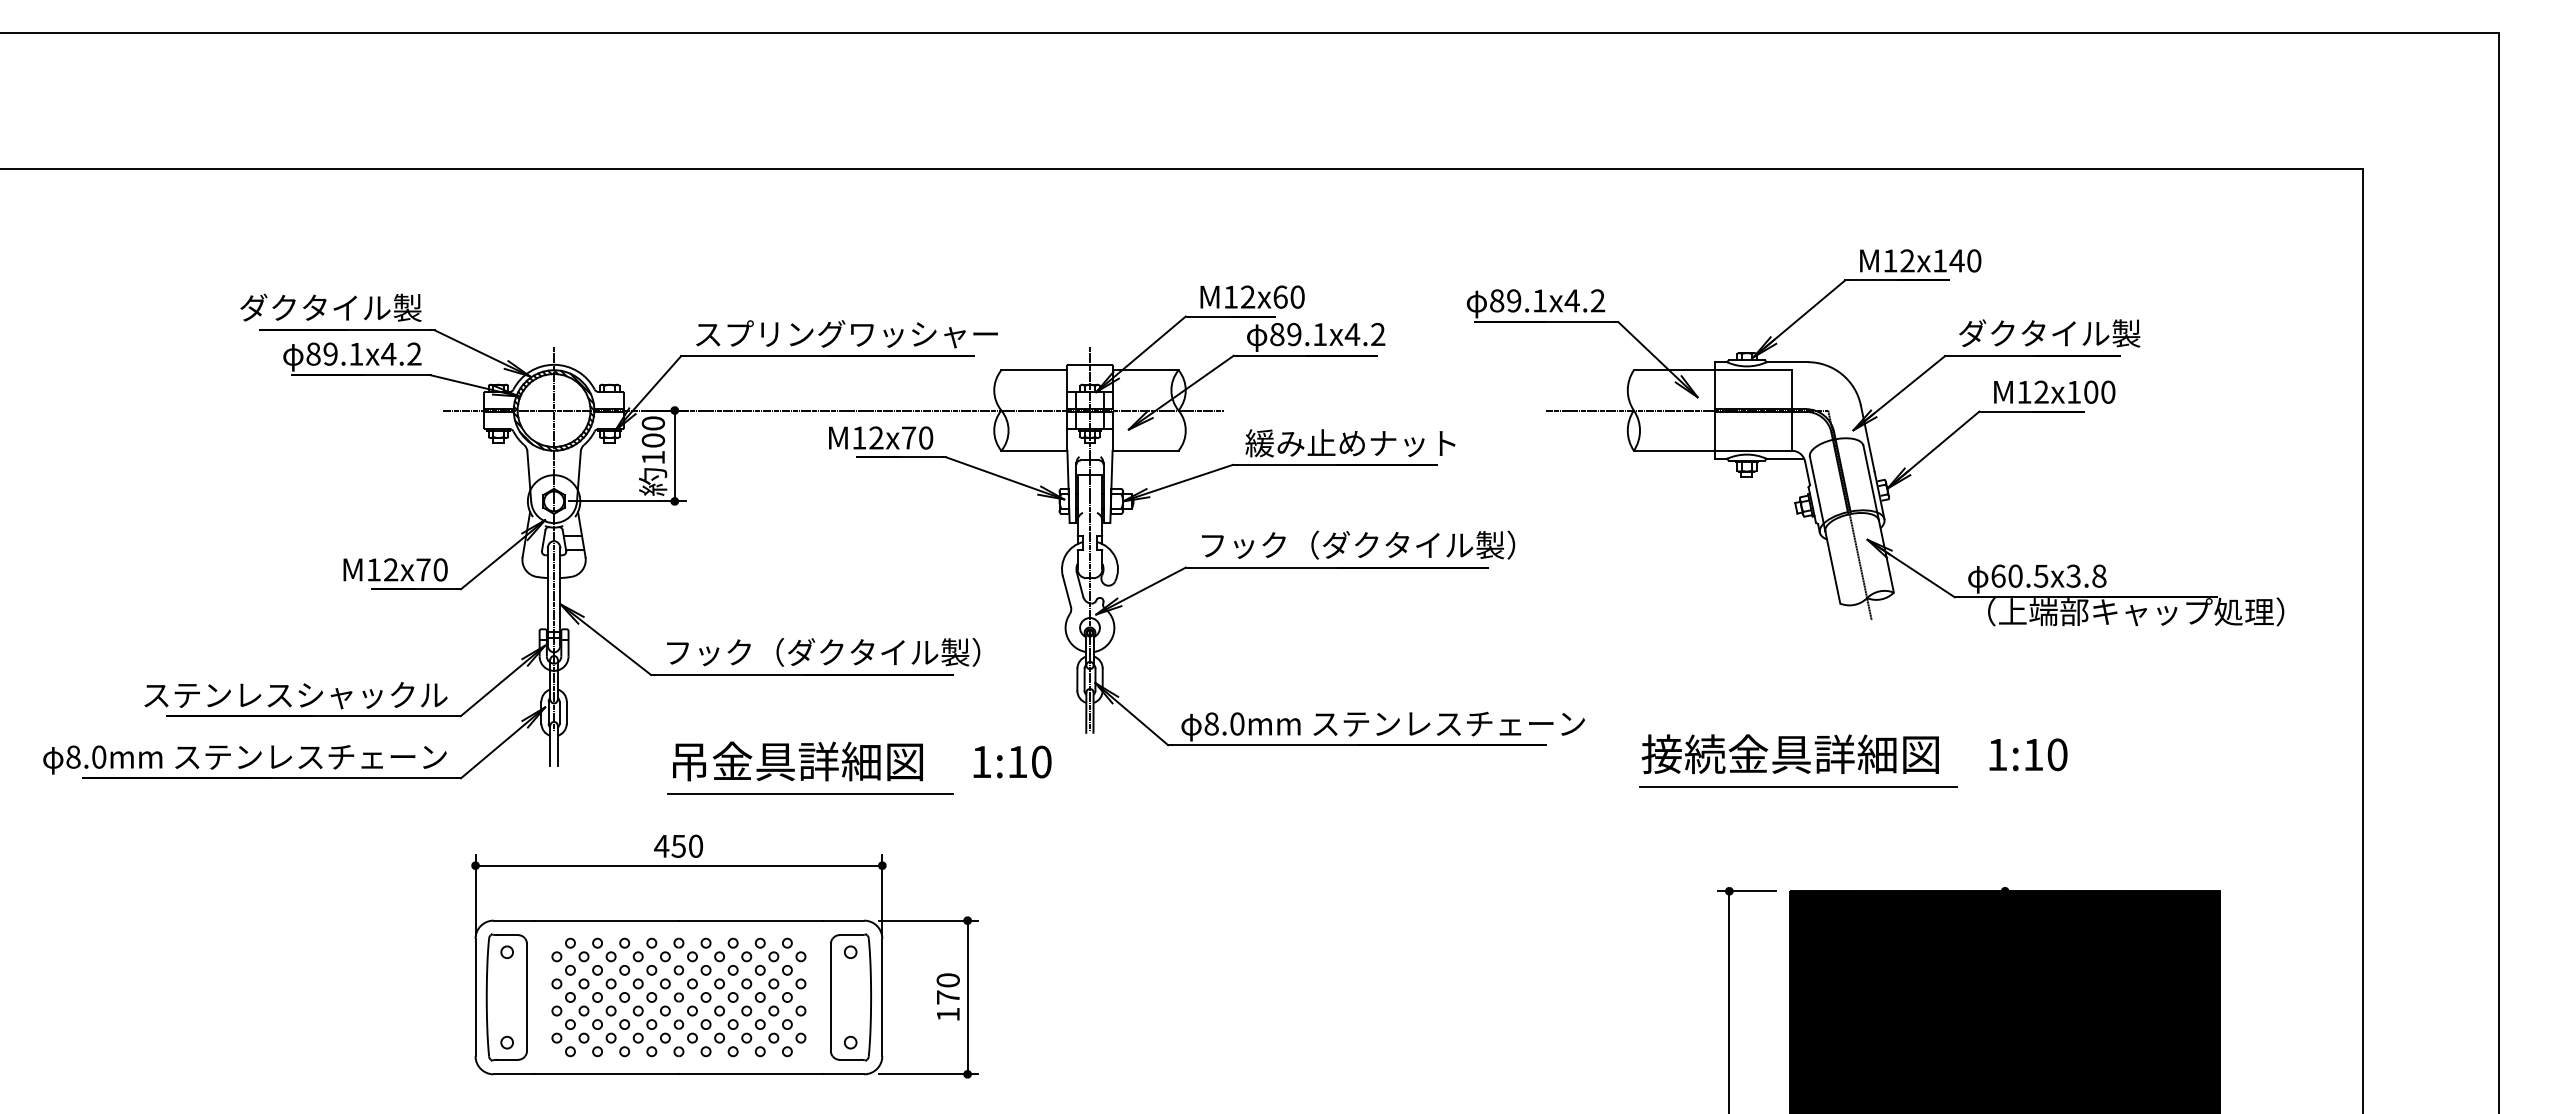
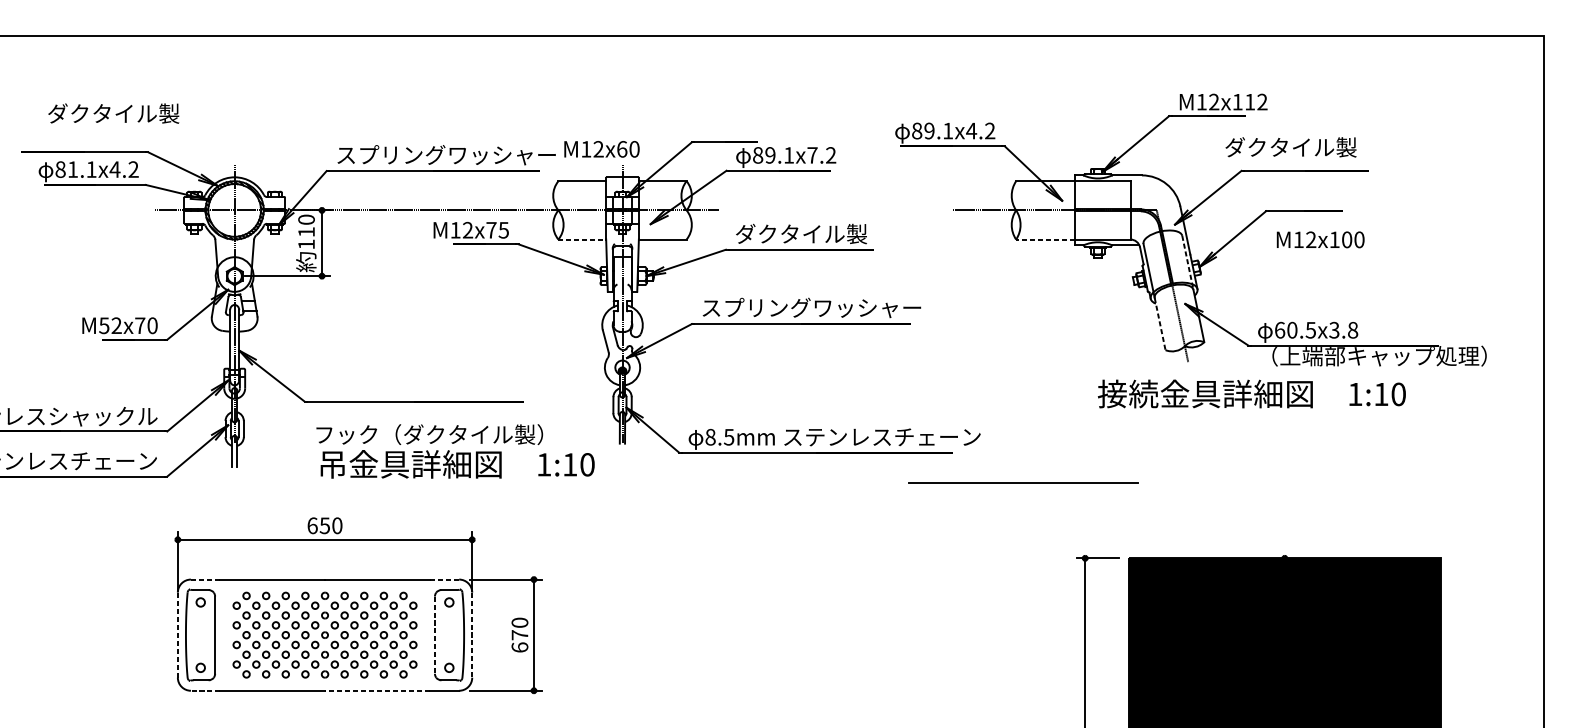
text: (1965, 260) -> (1256, 101), M12x140 -> M12x112
text: (1252, 296) -> (601, 148), moved
text: (330, 307) -> (113, 113), moved
text: (2049, 333) -> (1290, 147), moved
text: (1352, 334) -> (812, 155), 89.1x4.2 -> 89.1x7.2
text: (330, 353) -> (72, 169), 89.1x4.2 -> 81.1x4.2
text: (2054, 391) -> (1320, 239), moved
text: (925, 437) -> (503, 229), M12x70 -> M12x75
text: (653, 440) -> (306, 232), 100 -> 110
text: (1350, 443) -> (811, 234), 緩み止めナット -> ダクタイル製
line: (1034, 450) -> (582, 239), solid -> dashed
line: (1674, 450) -> (1045, 239), solid -> dashed
line: (1871, 483) -> (1188, 263), solid -> dashed
text: (1357, 544) -> (816, 307), フック（ダクタイル製） -> スプリングワッシャー
line: (1832, 567) -> (1159, 324), solid -> dashed
text: (373, 569) -> (103, 325), M12x70 -> M52x70
text: (823, 652) -> (429, 434), moved
text: (1237, 723) -> (729, 436), 8.0mm -> 8.5mm
text: (1854, 753) -> (1251, 393), moved
line: (1798, 786) -> (1023, 482), moved
line: (809, 794) -> (419, 488), removed
text: (661, 845) -> (312, 525), 450 -> 650
line: (514, 920) -> (206, 579), solid -> dashed
line: (844, 920) -> (444, 579), solid -> dashed
line: (475, 997) -> (177, 635), solid -> dashed
line: (830, 997) -> (434, 635), solid -> dashed
line: (882, 997) -> (472, 635), solid -> dashed
text: (947, 1014) -> (519, 647), 170 -> 670
line: (513, 1074) -> (205, 690), solid -> dashed
line: (750, 1074) -> (376, 690), solid -> dashed

